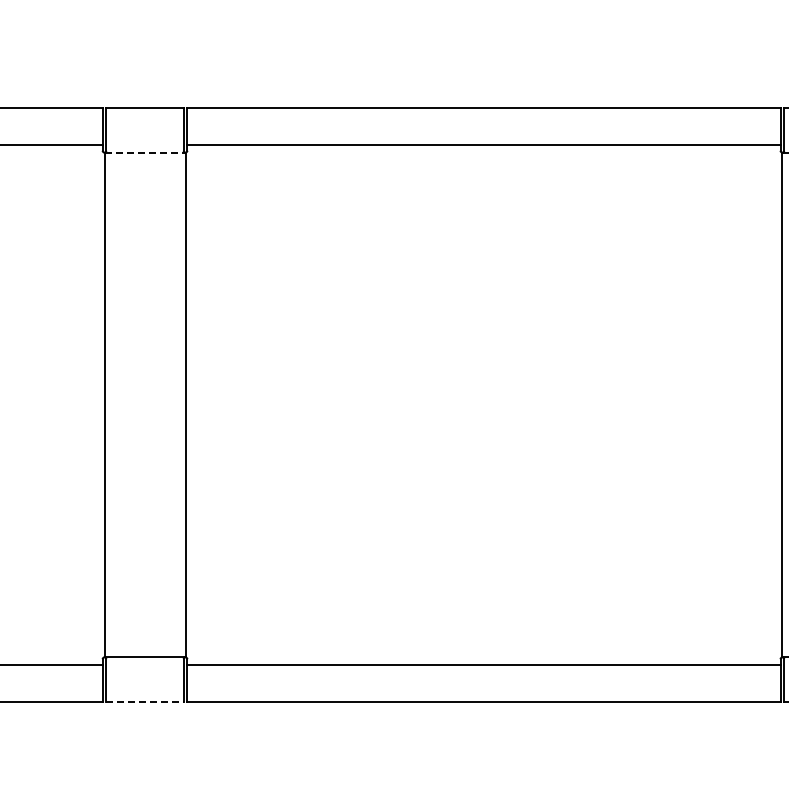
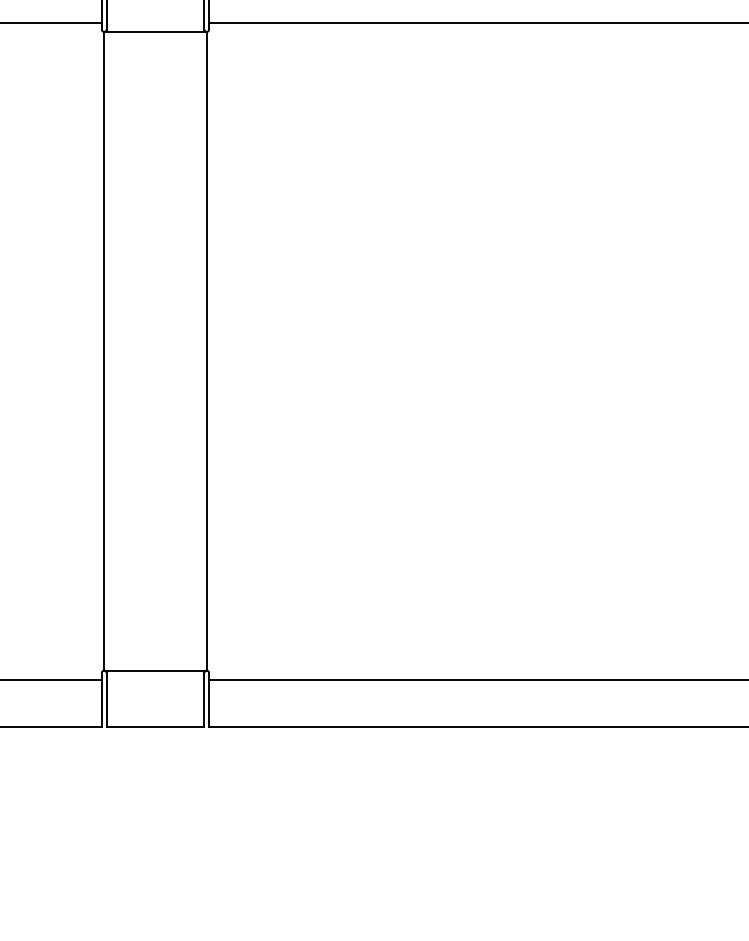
line: (145, 152) -> (156, 31), dashed -> solid
line: (145, 701) -> (156, 726), dashed -> solid

